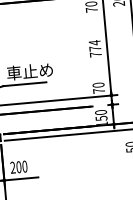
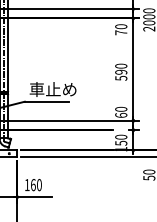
text: (95, 47) -> (121, 71), 774 -> 590
text: (99, 90) -> (121, 114), 70 -> 60
text: (15, 166) -> (29, 184), 200 -> 160

